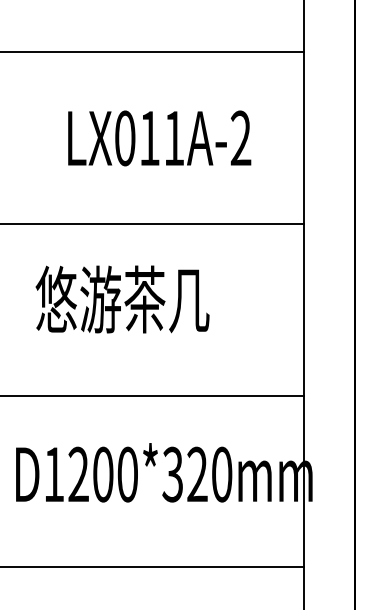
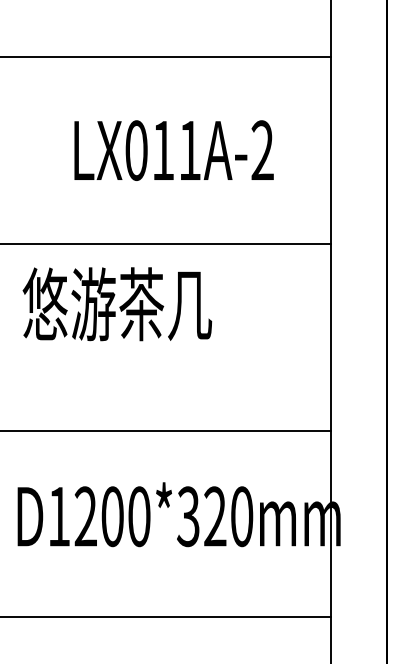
text: (122, 299) -> (117, 304), moved

